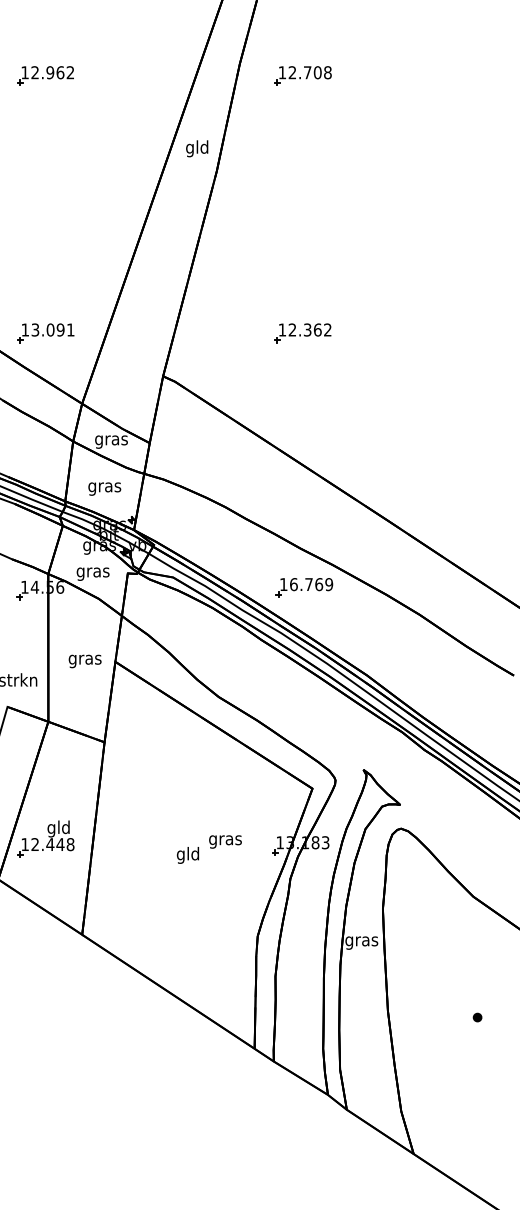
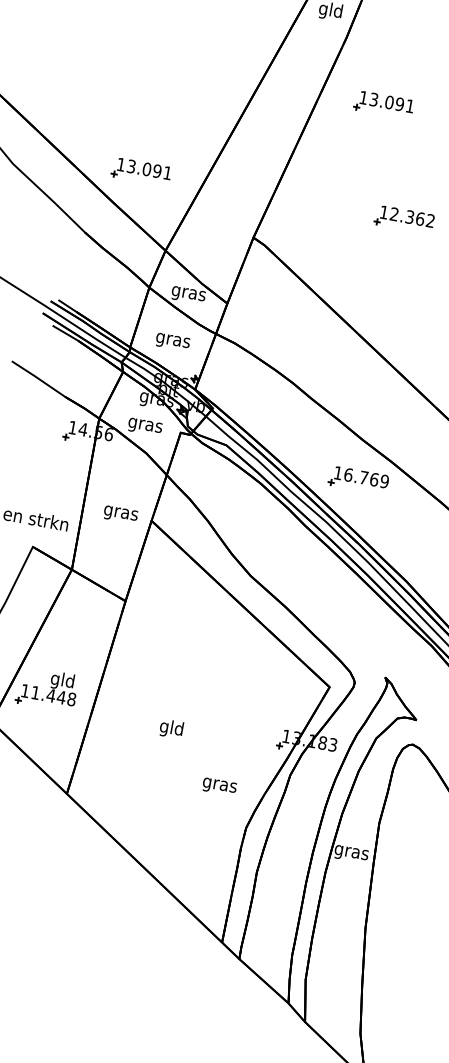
part: (263, 228) -> (383, 105), added
text: (225, 841) -> (219, 786), moved
text: (34, 844) -> (34, 692), 12.448 -> 11.448
text: (187, 855) -> (170, 728), moved

